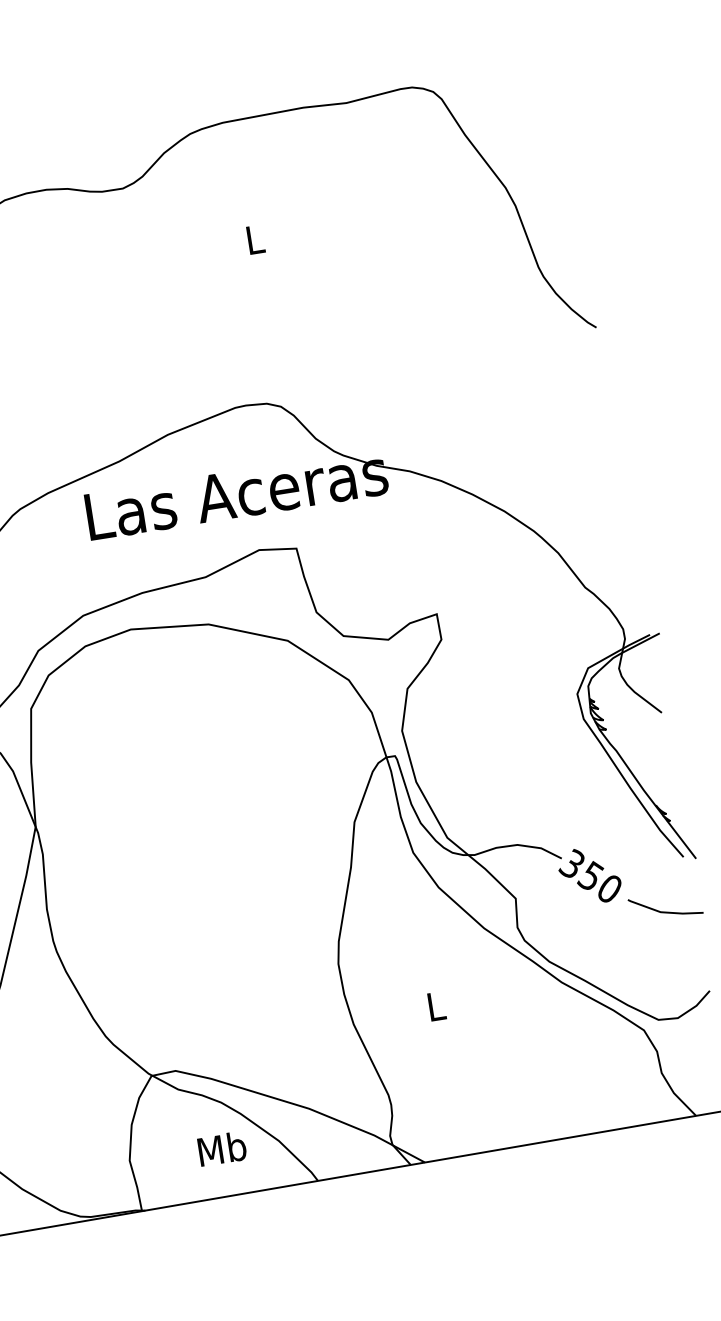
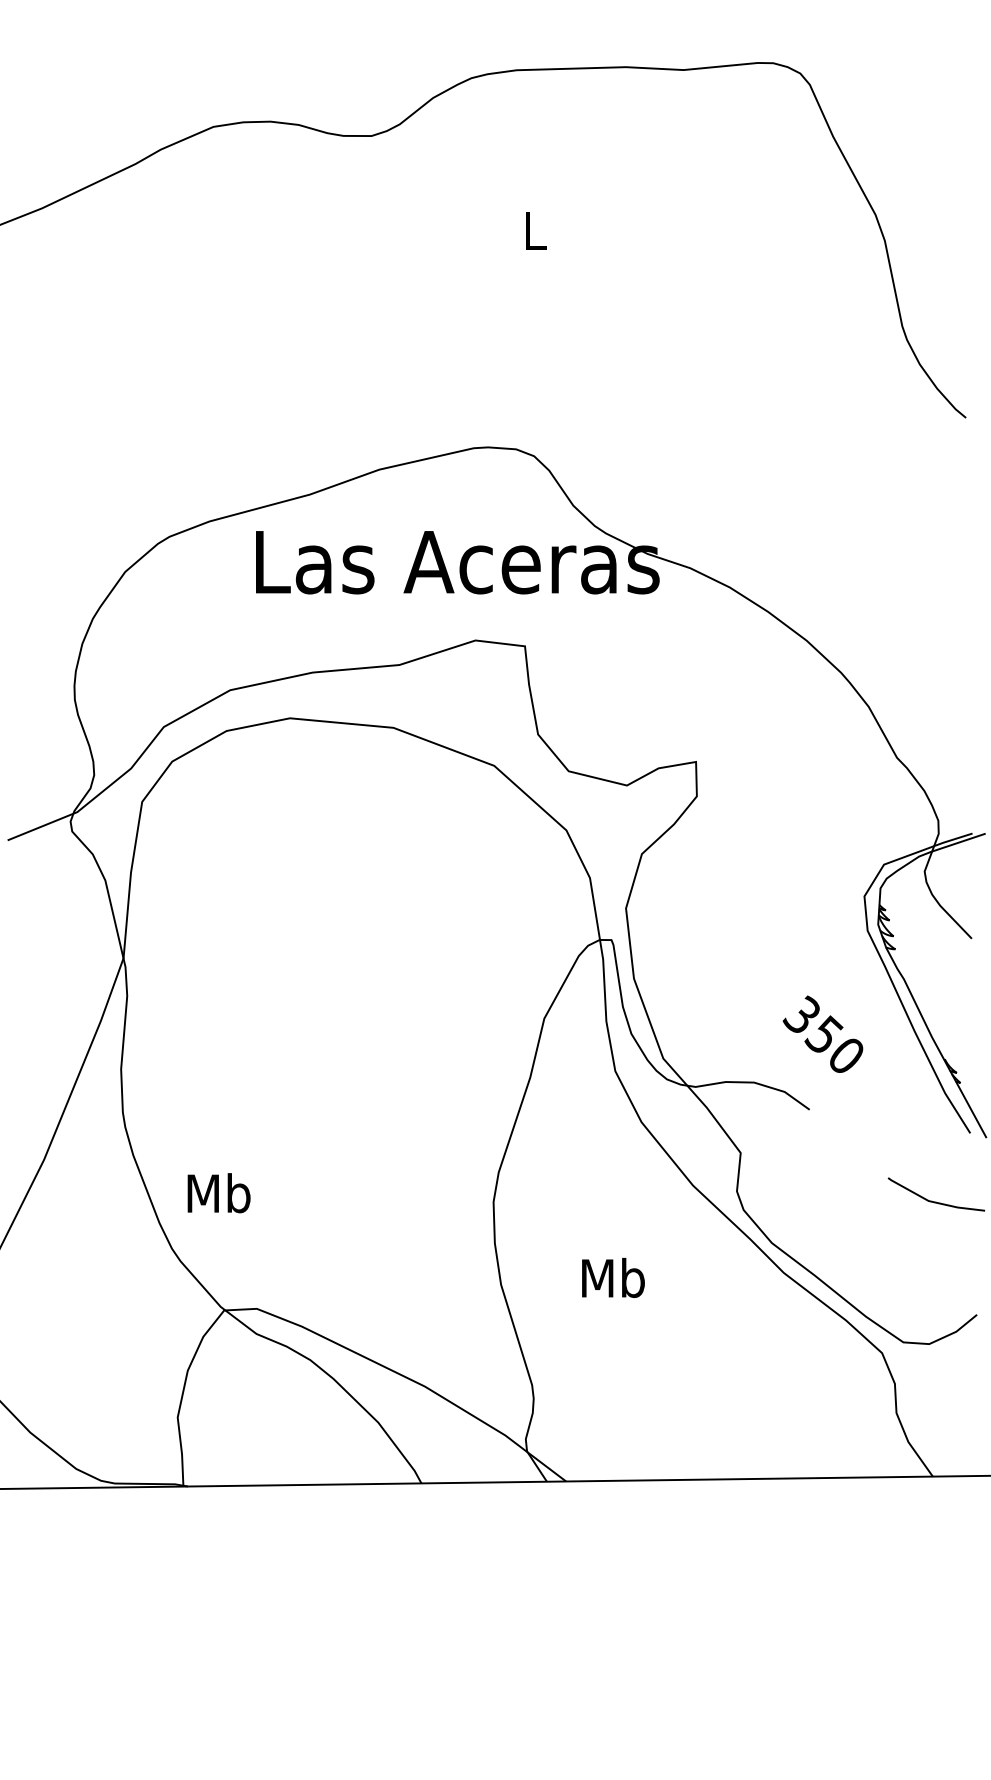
text: (589, 875) -> (822, 1033), moved
text: (436, 1005) -> (613, 1277), L -> Mb
text: (221, 1149) -> (218, 1193), moved

